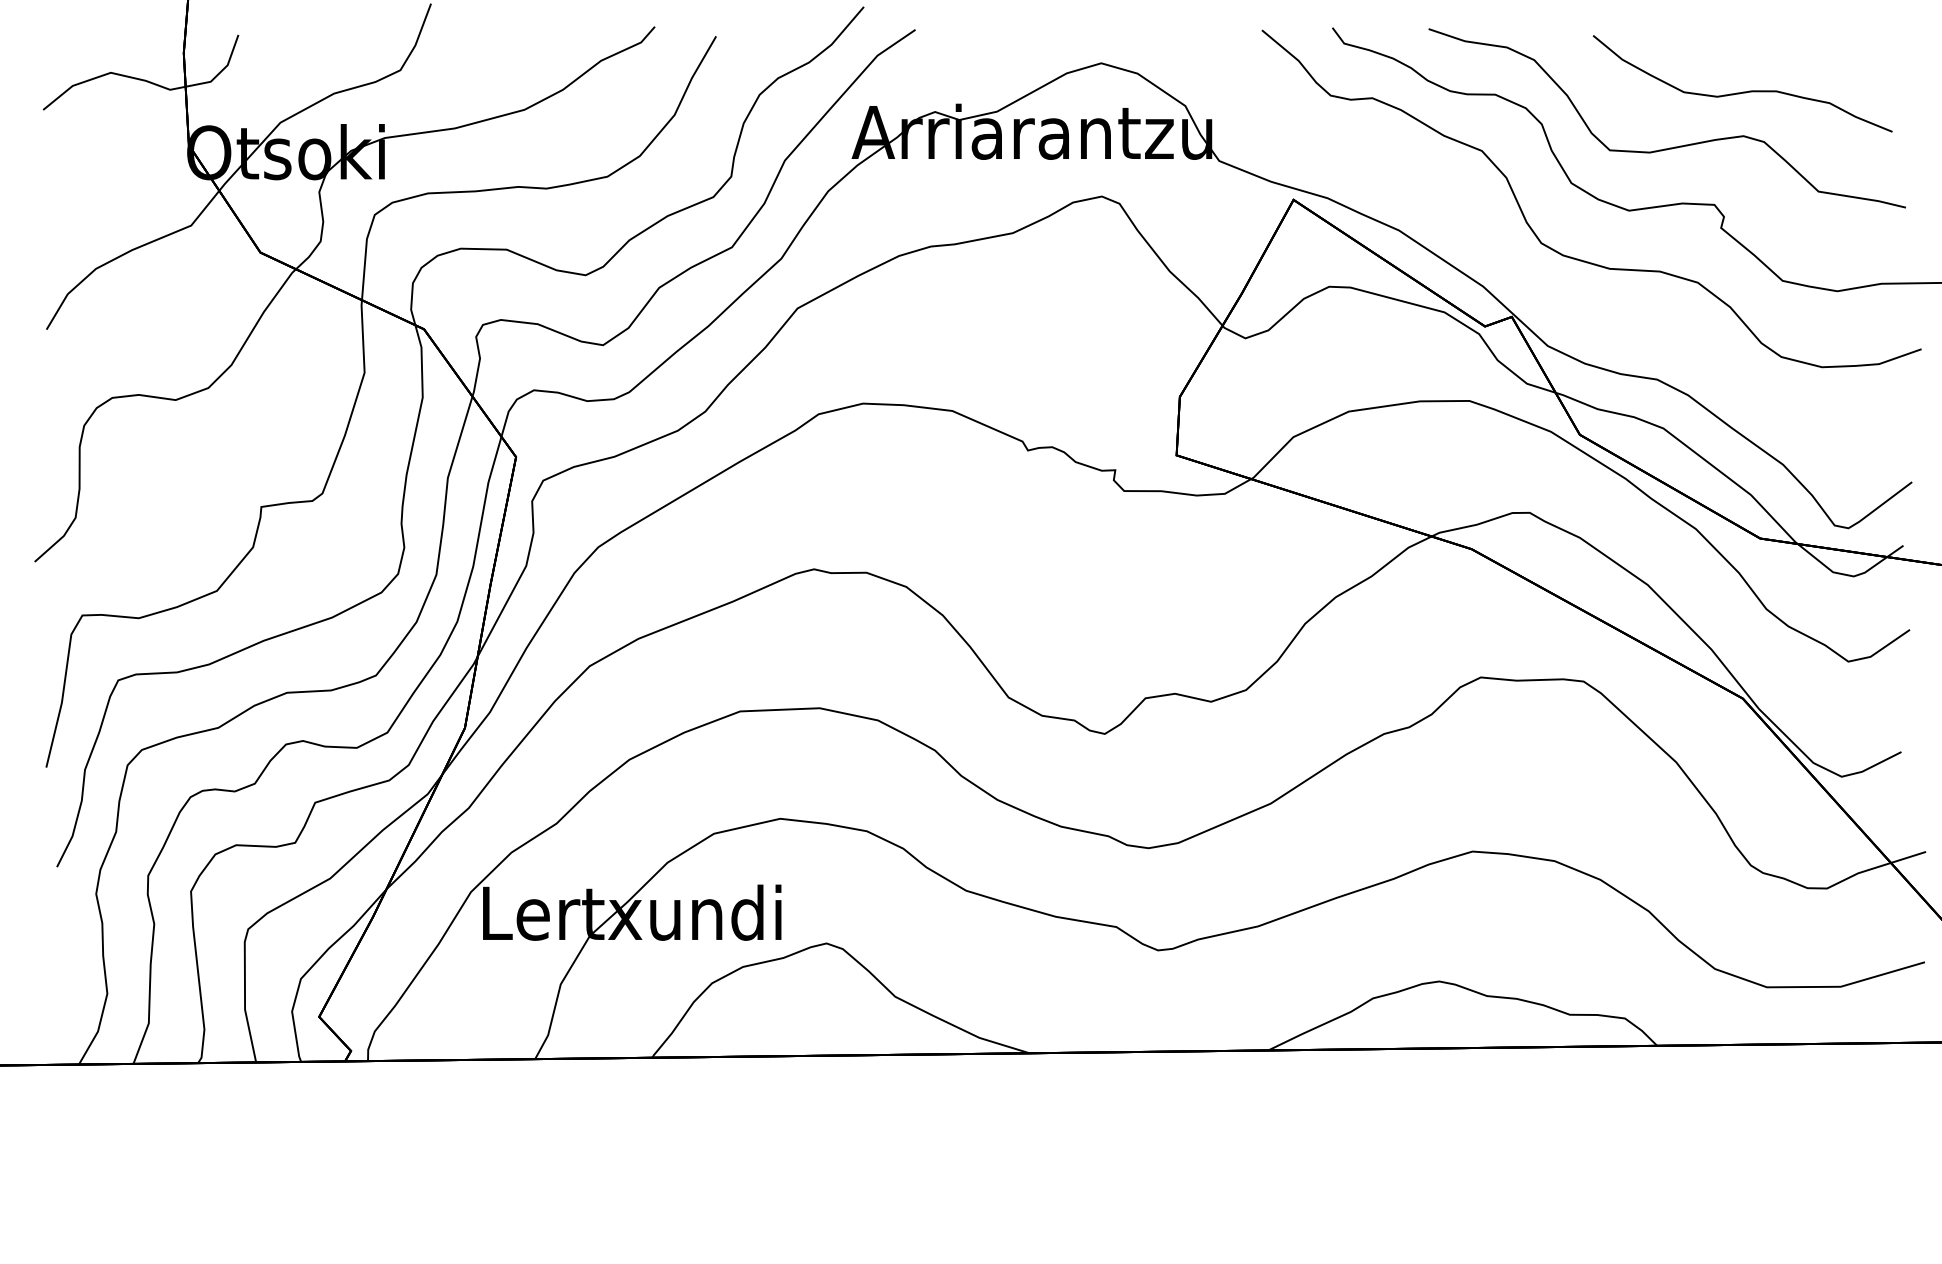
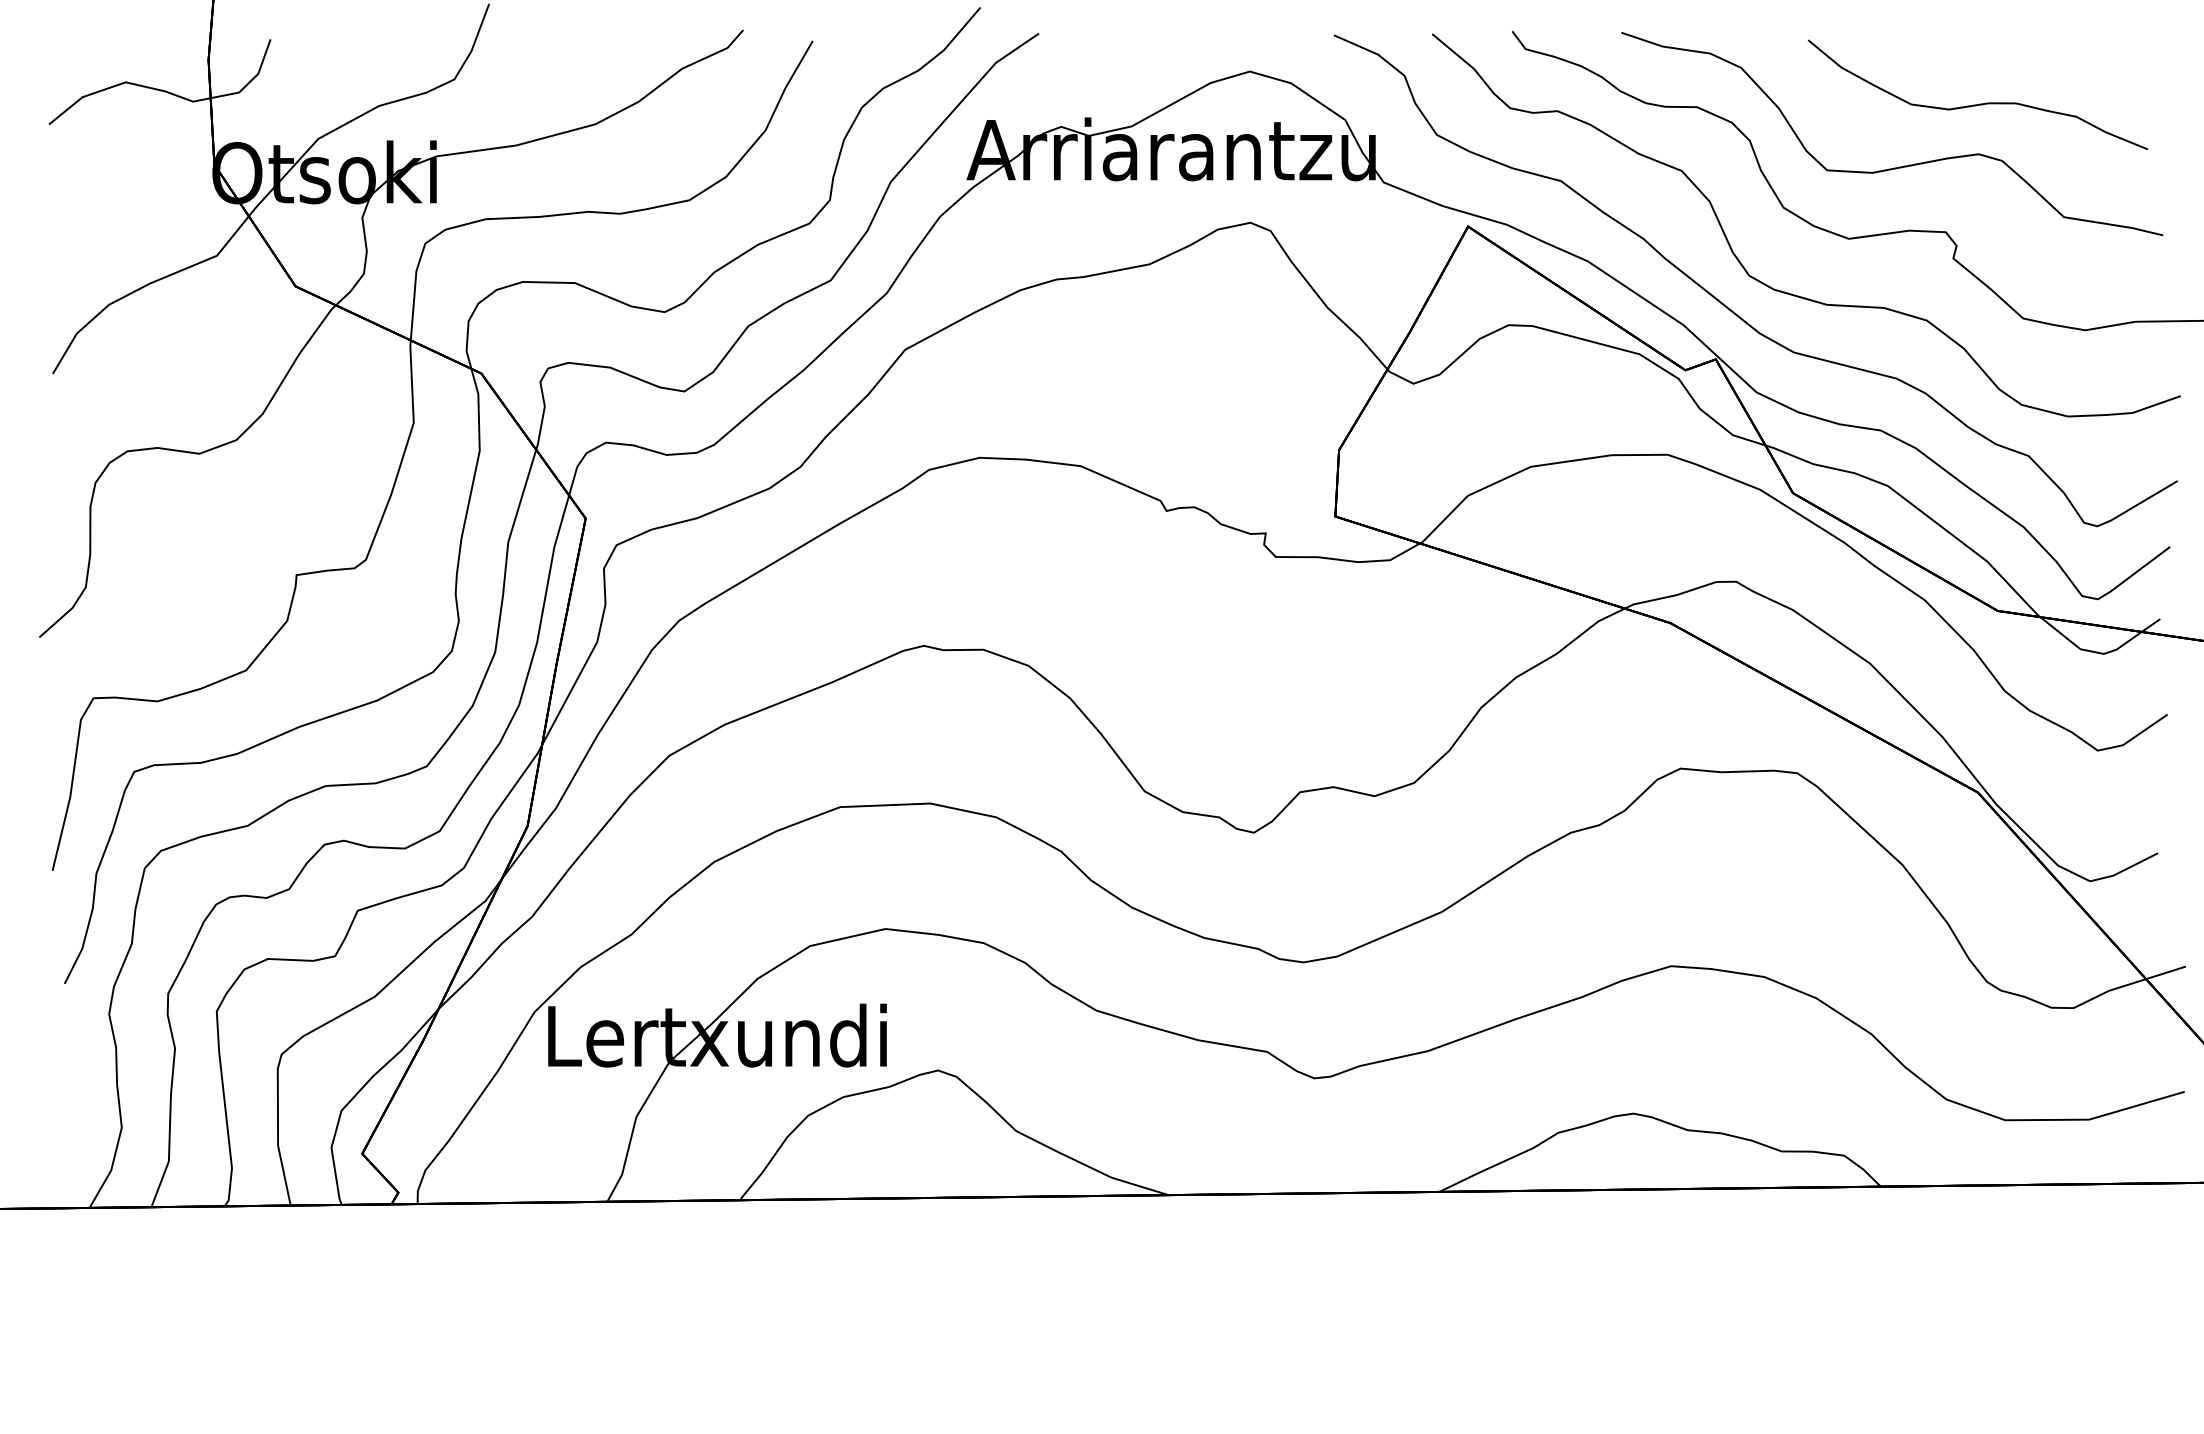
curve: (1525, 272) -> (1731, 309), added

